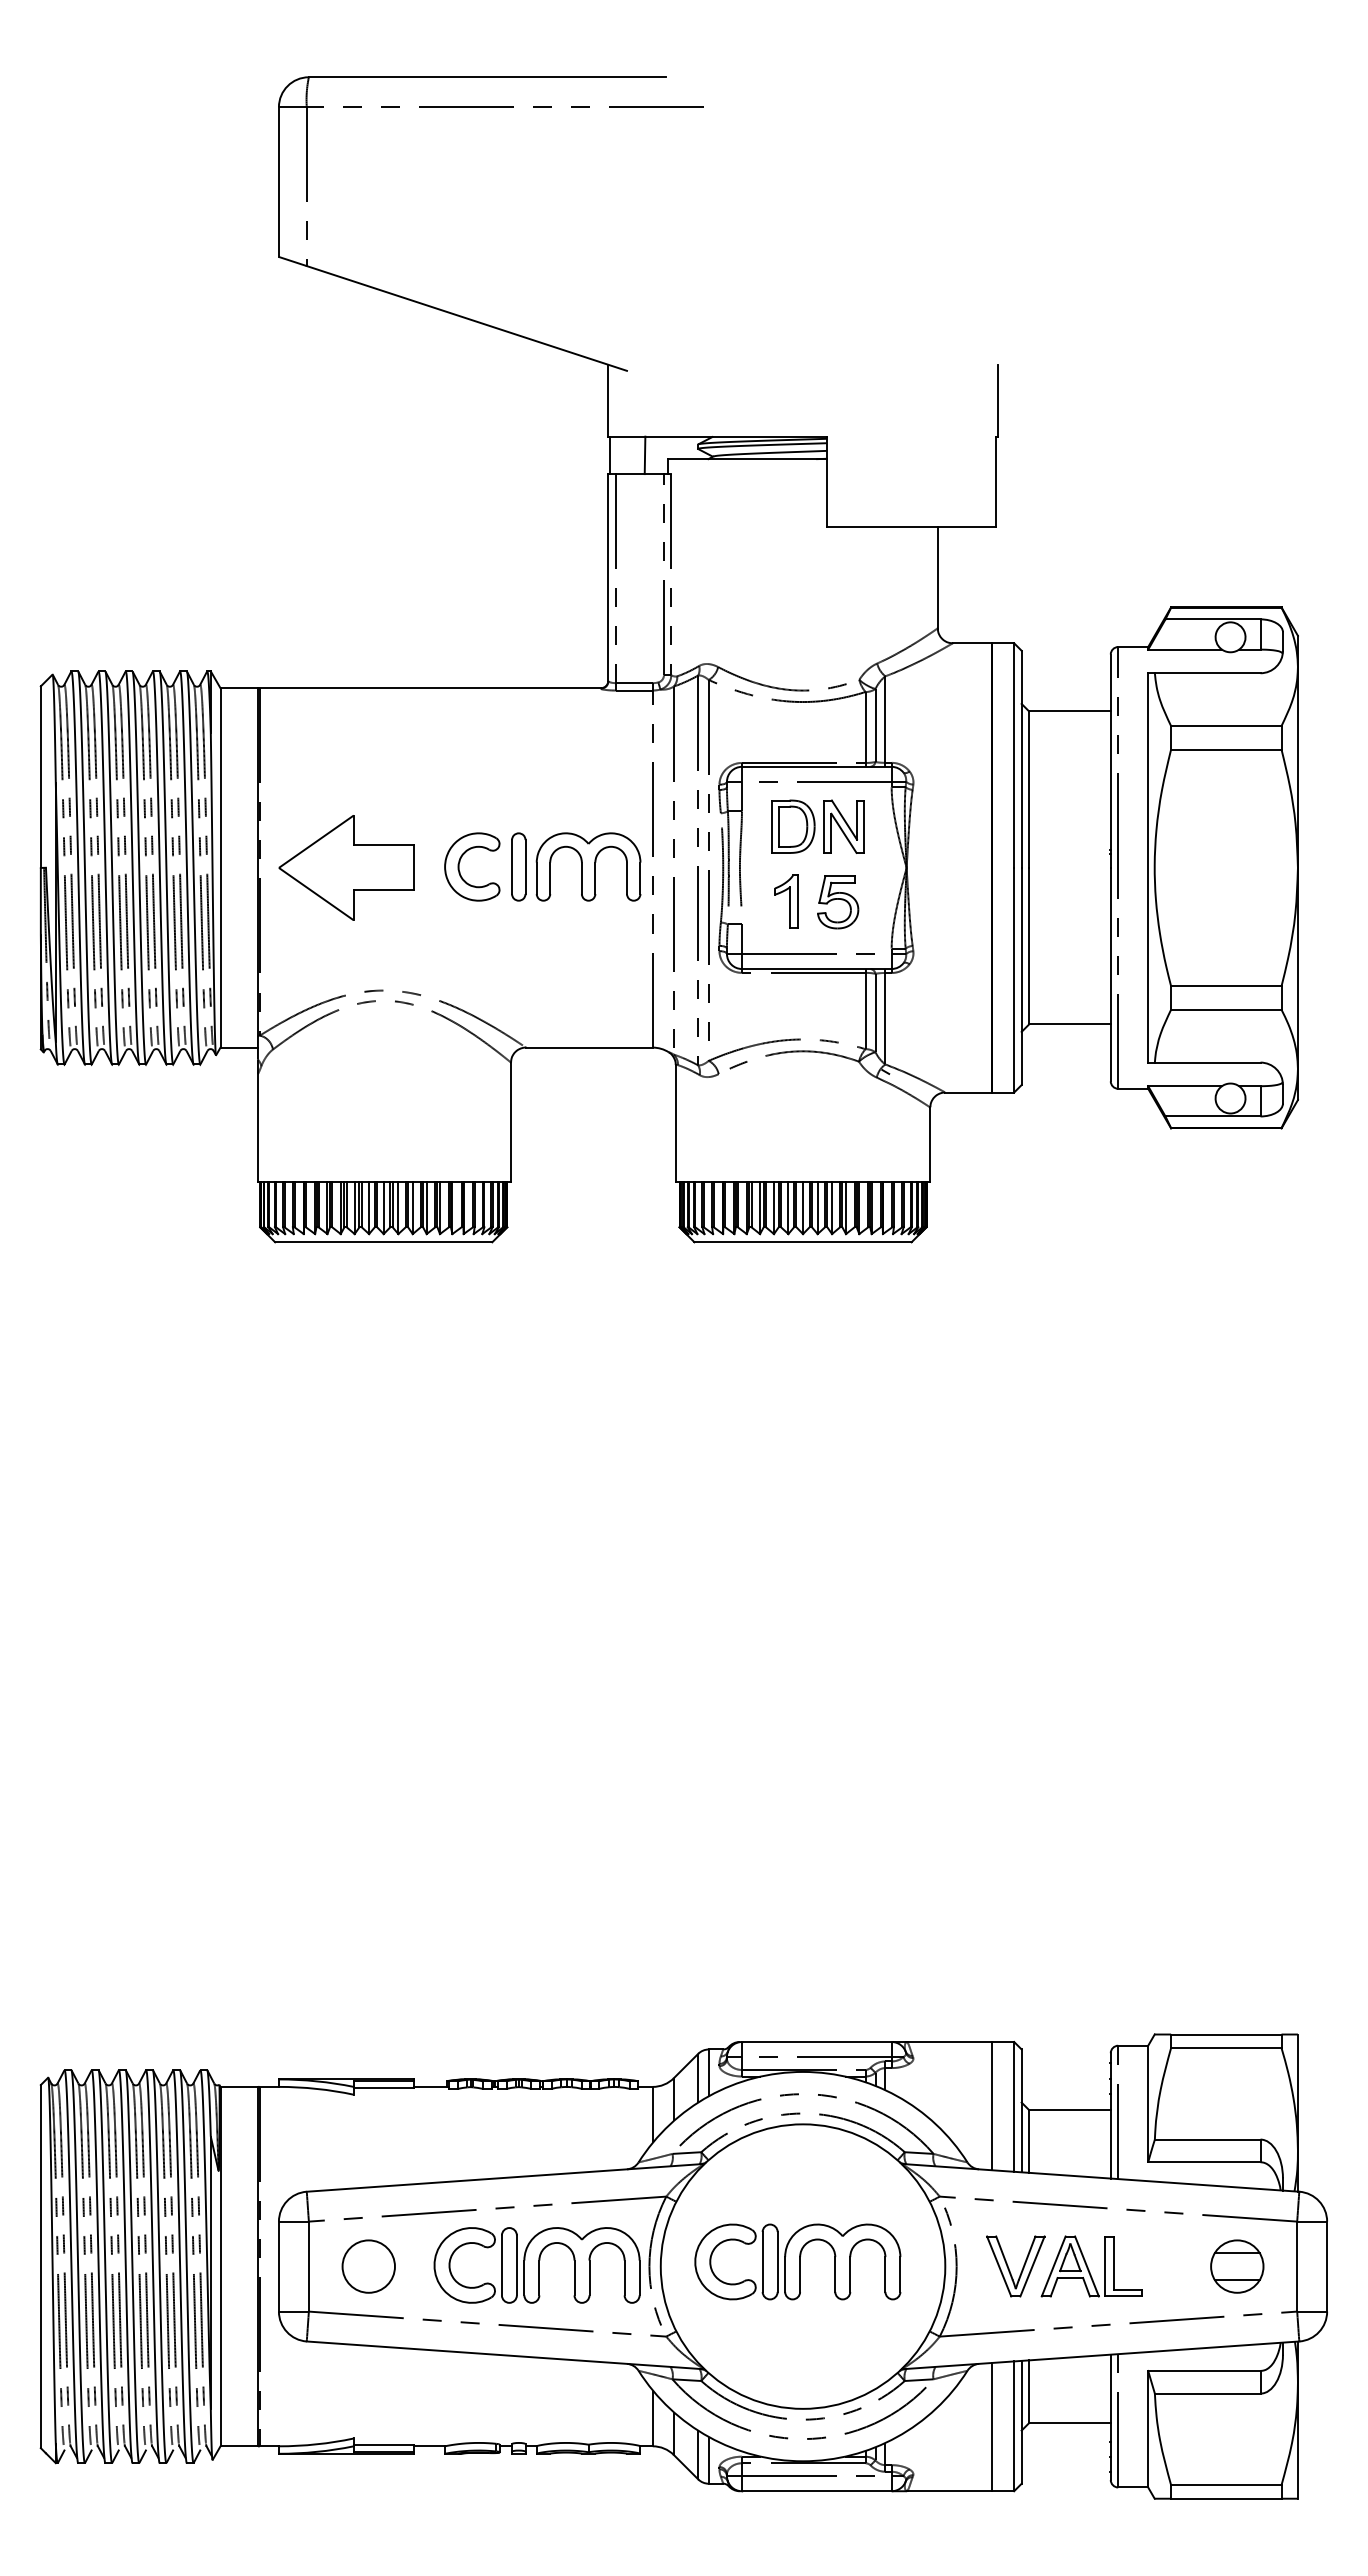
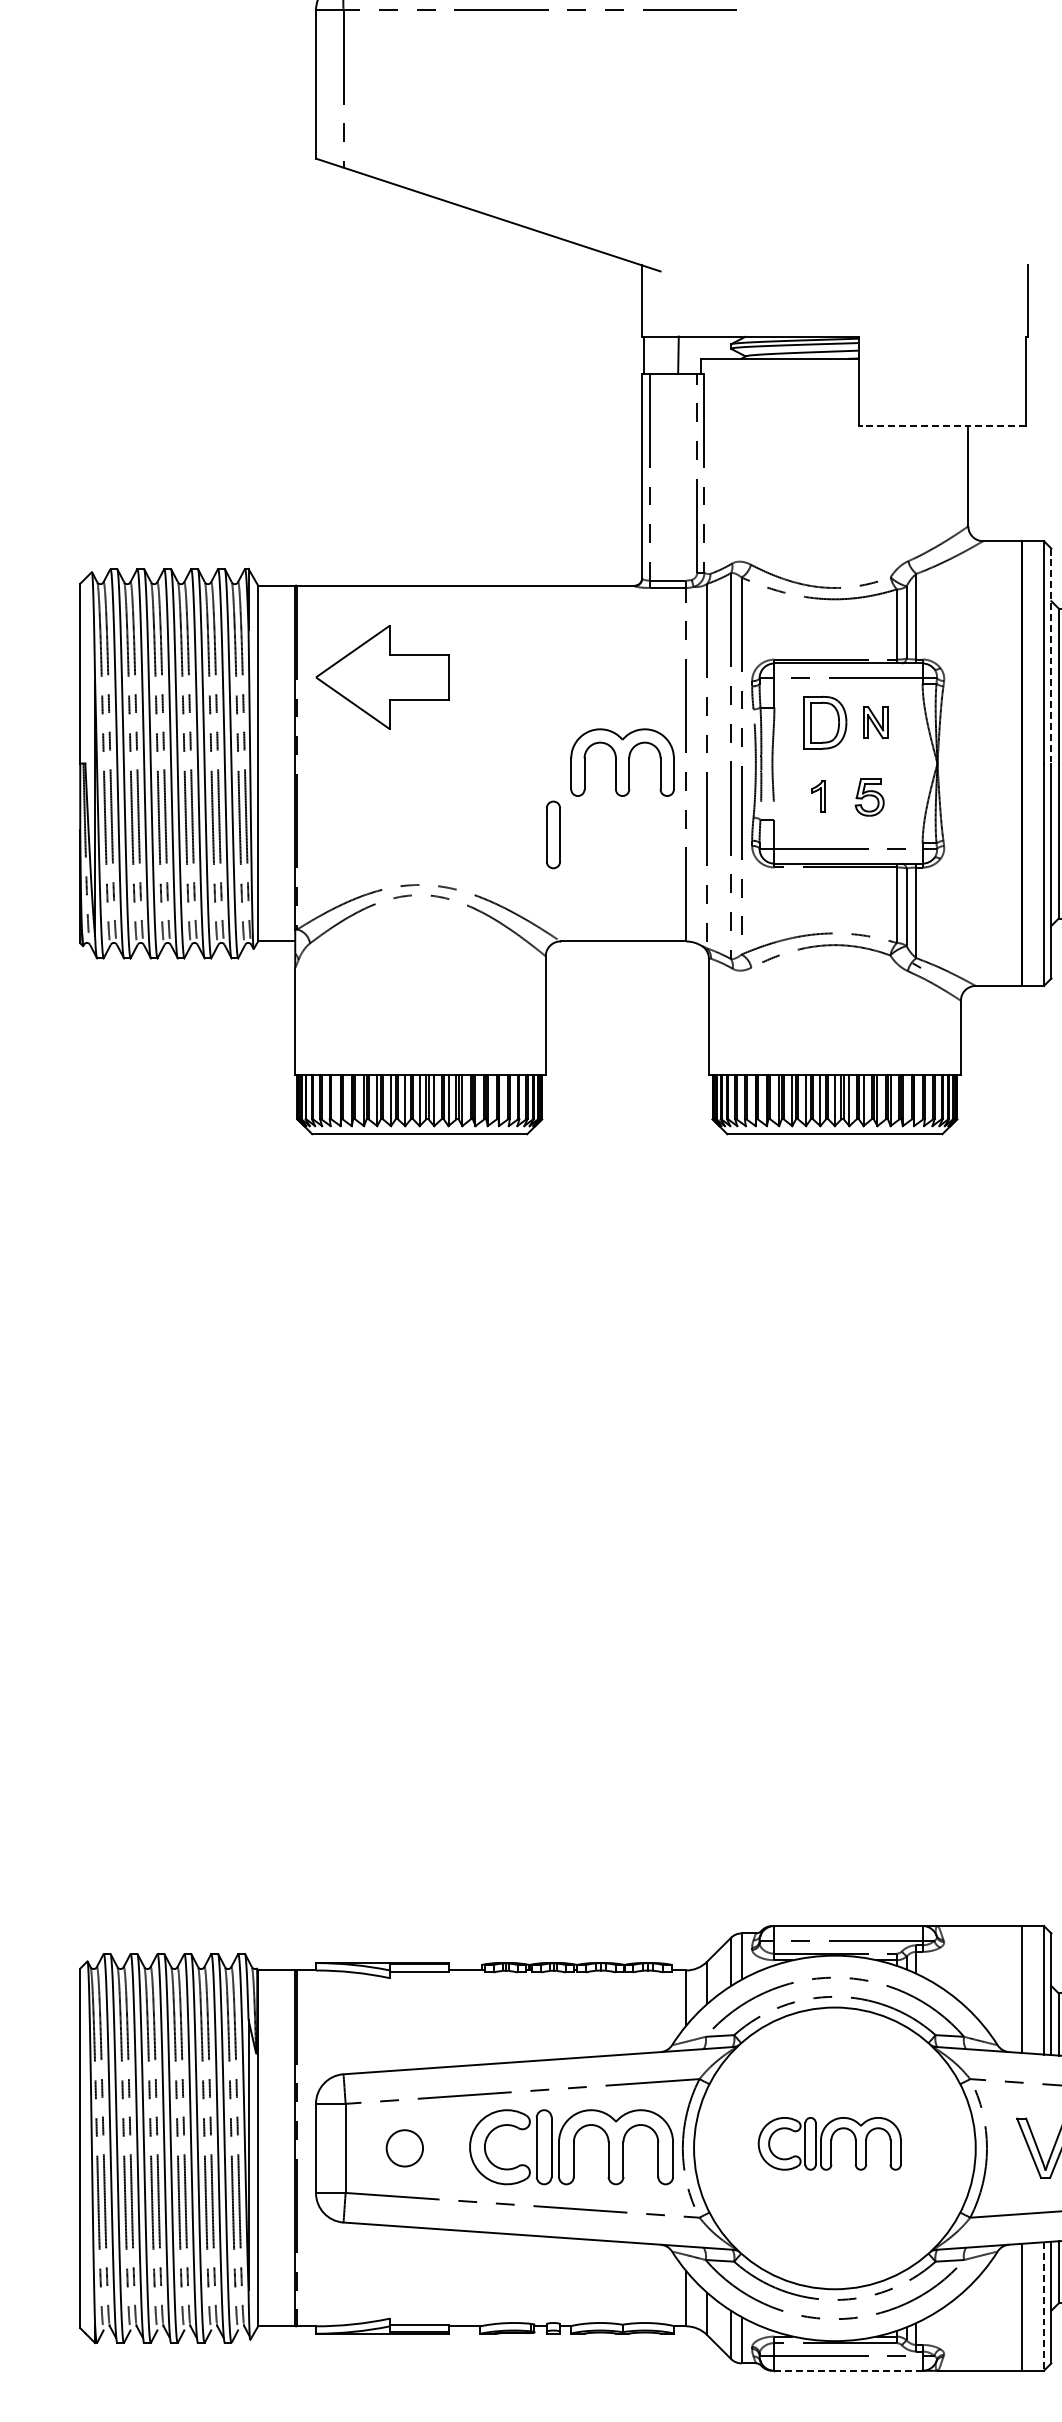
line: (910, 526) -> (941, 425), solid -> dashed
line: (1021, 759) -> (1051, 656), solid -> dashed
part: (843, 826) -> (874, 722), size x0.6
part: (460, 862) -> (495, 758), removed
part: (518, 866) -> (553, 834), moved
part: (346, 867) -> (382, 677), moved
part: (786, 901) -> (818, 796), size x0.6
part: (838, 902) -> (870, 797), size x0.7
part: (797, 2261) -> (829, 2143), size x0.7
circle: (368, 2266) -> (404, 2148), size x0.7
line: (1014, 2426) -> (1044, 2306), solid -> dashed
line: (816, 2491) -> (848, 2371), solid -> dashed

